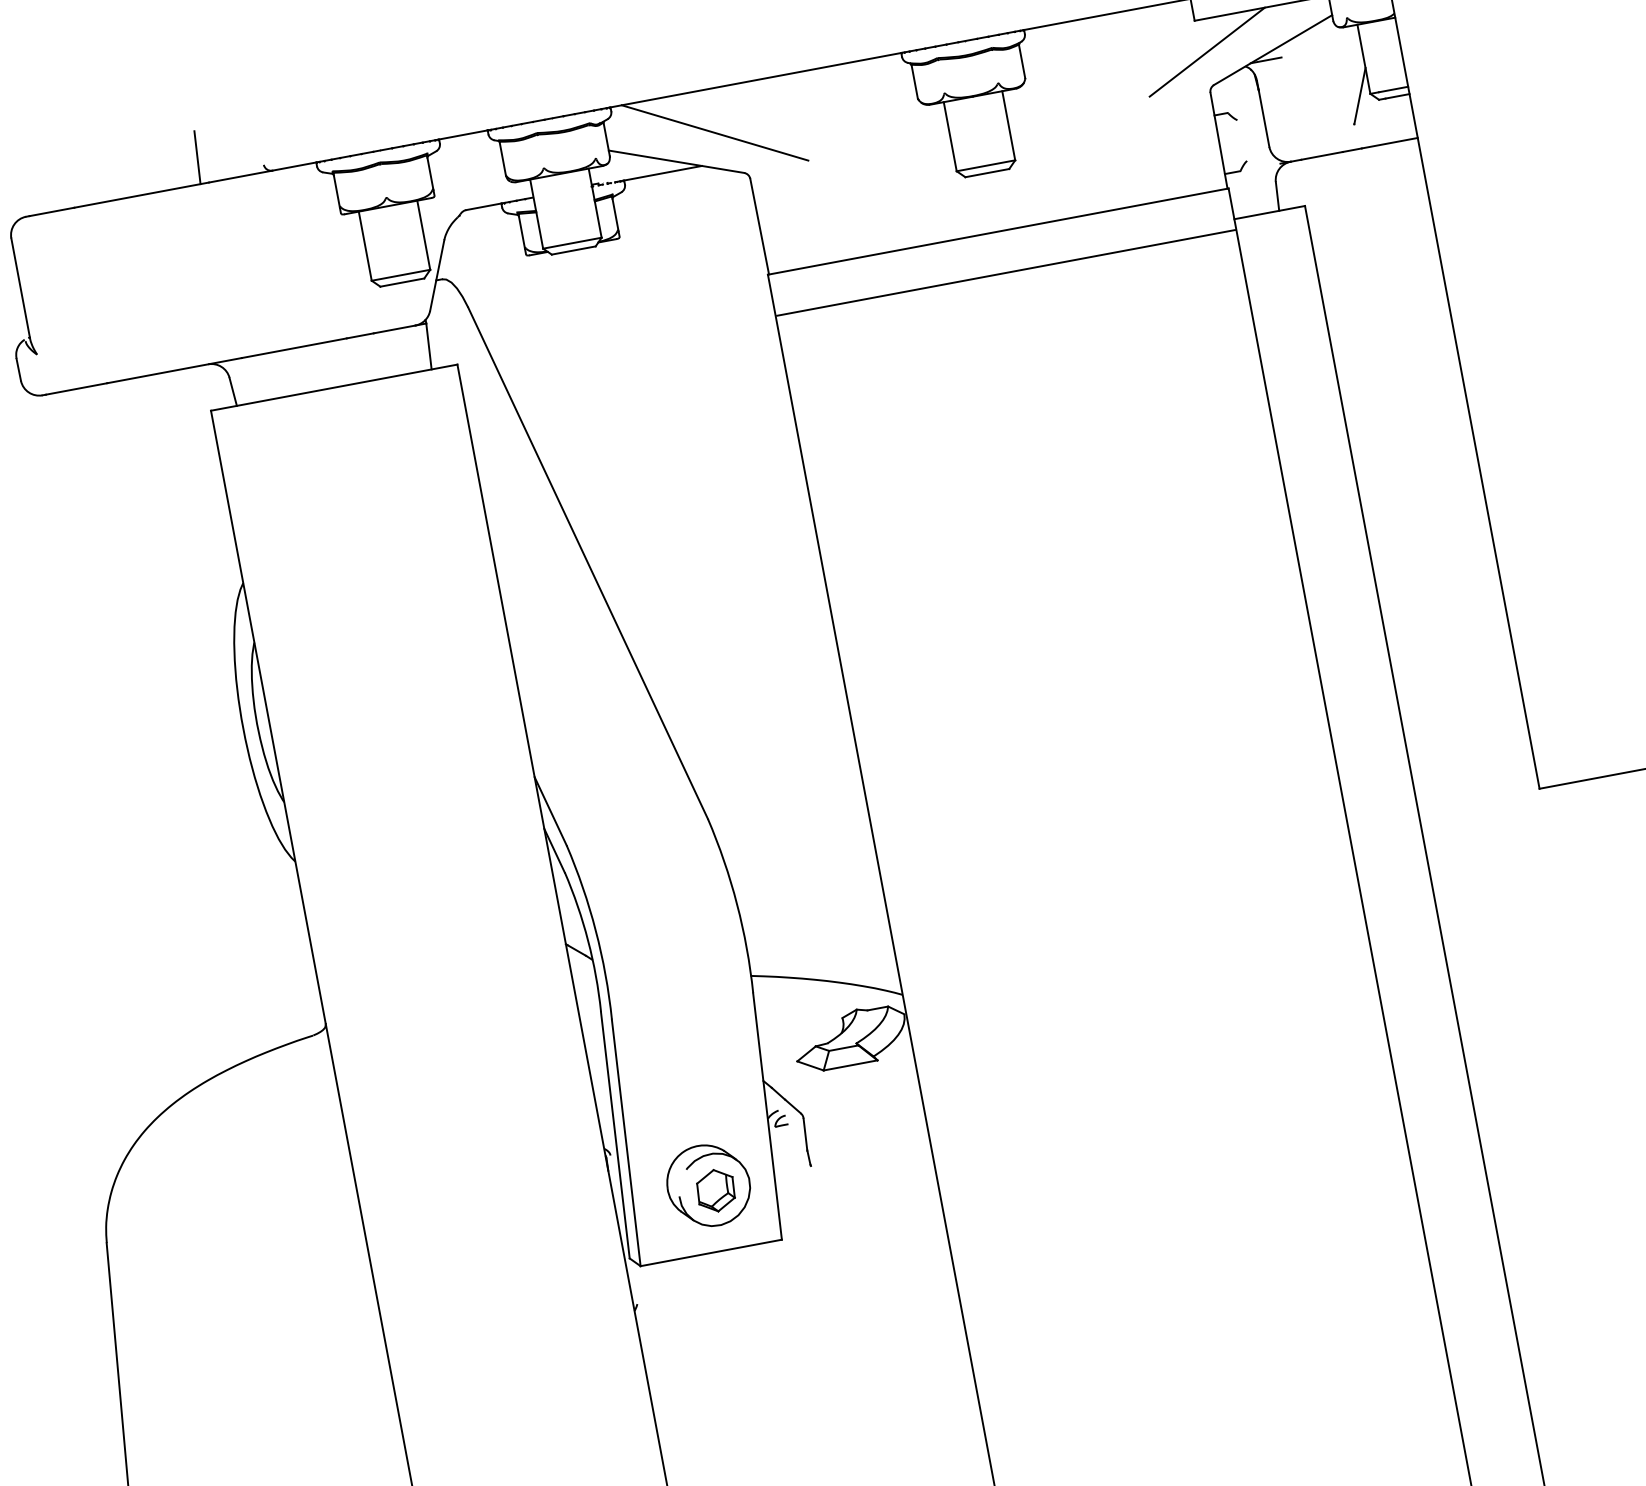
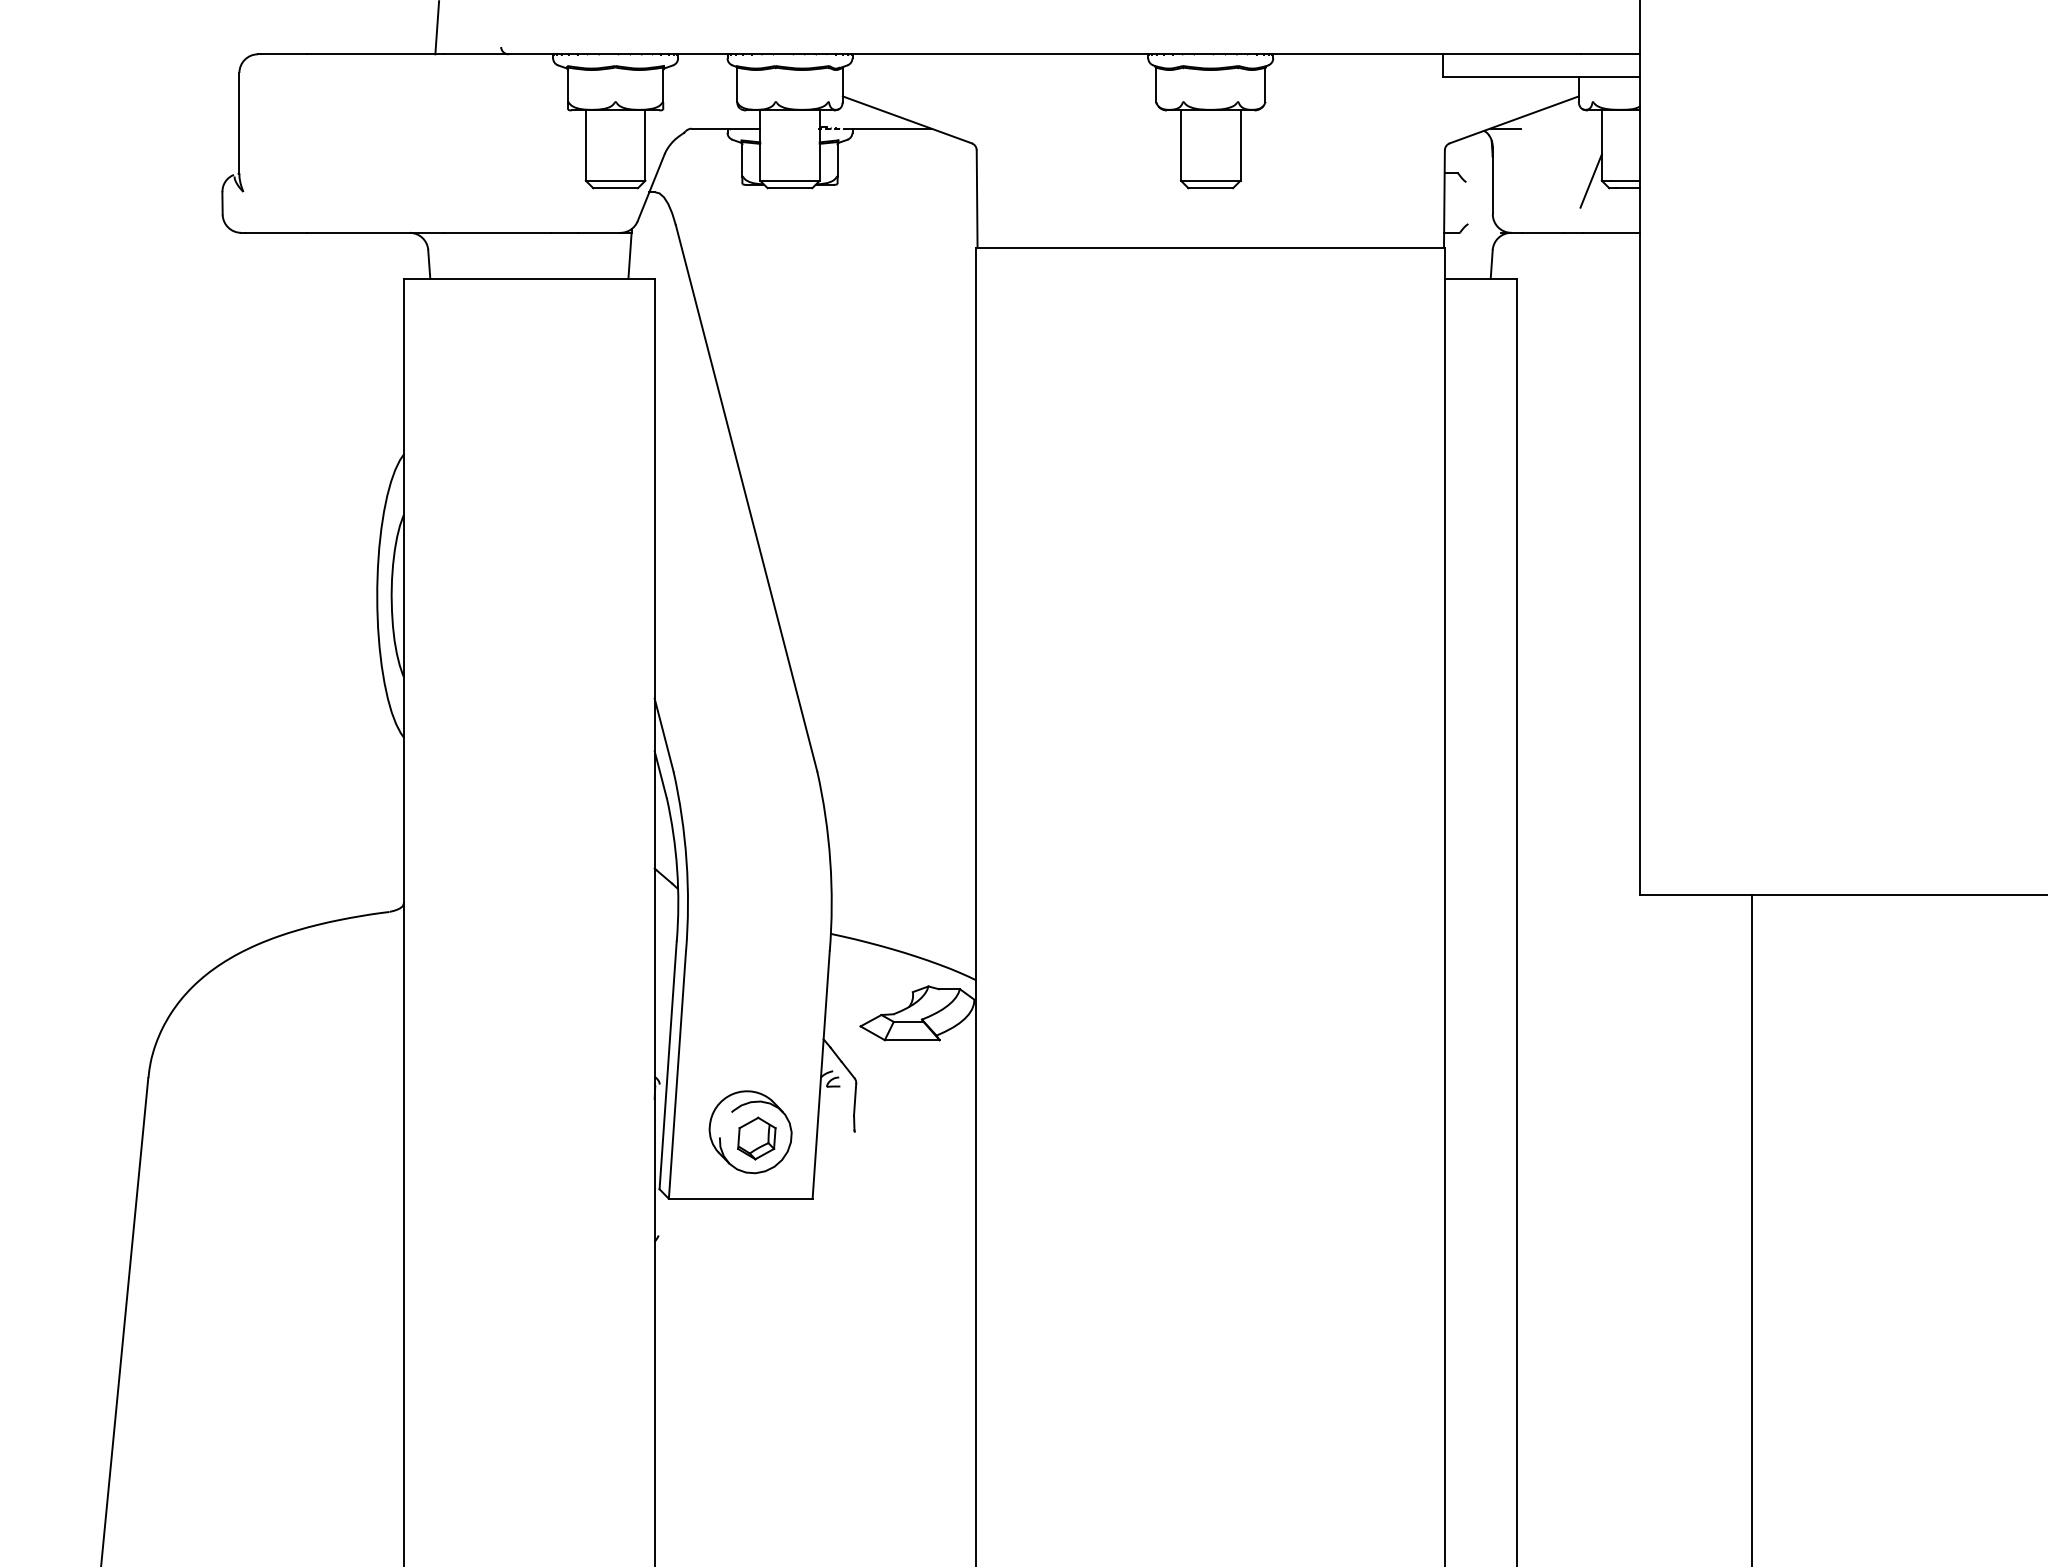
line: (1207, 51) -> (1449, 109), removed
line: (715, 132) -> (950, 98), removed
line: (1005, 272) -> (1210, 289), removed

